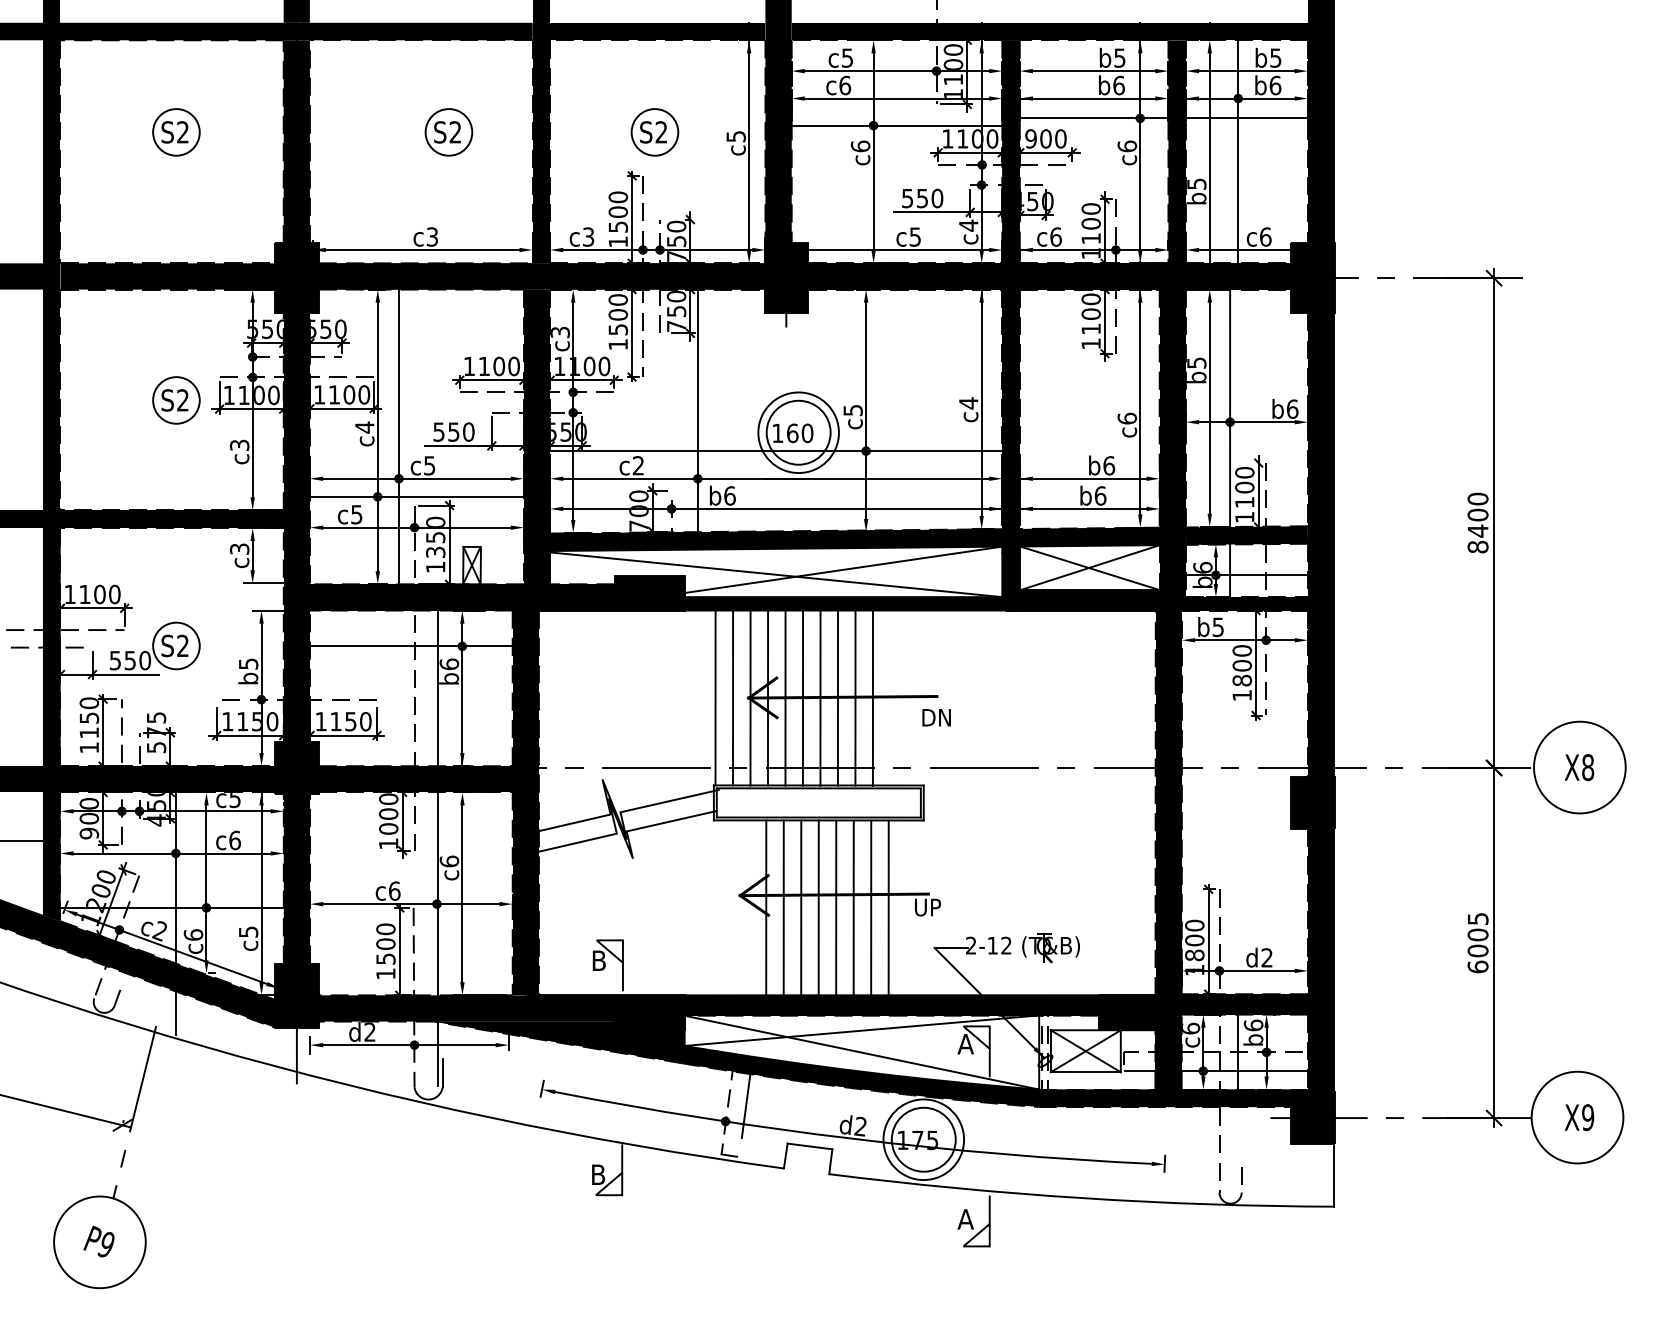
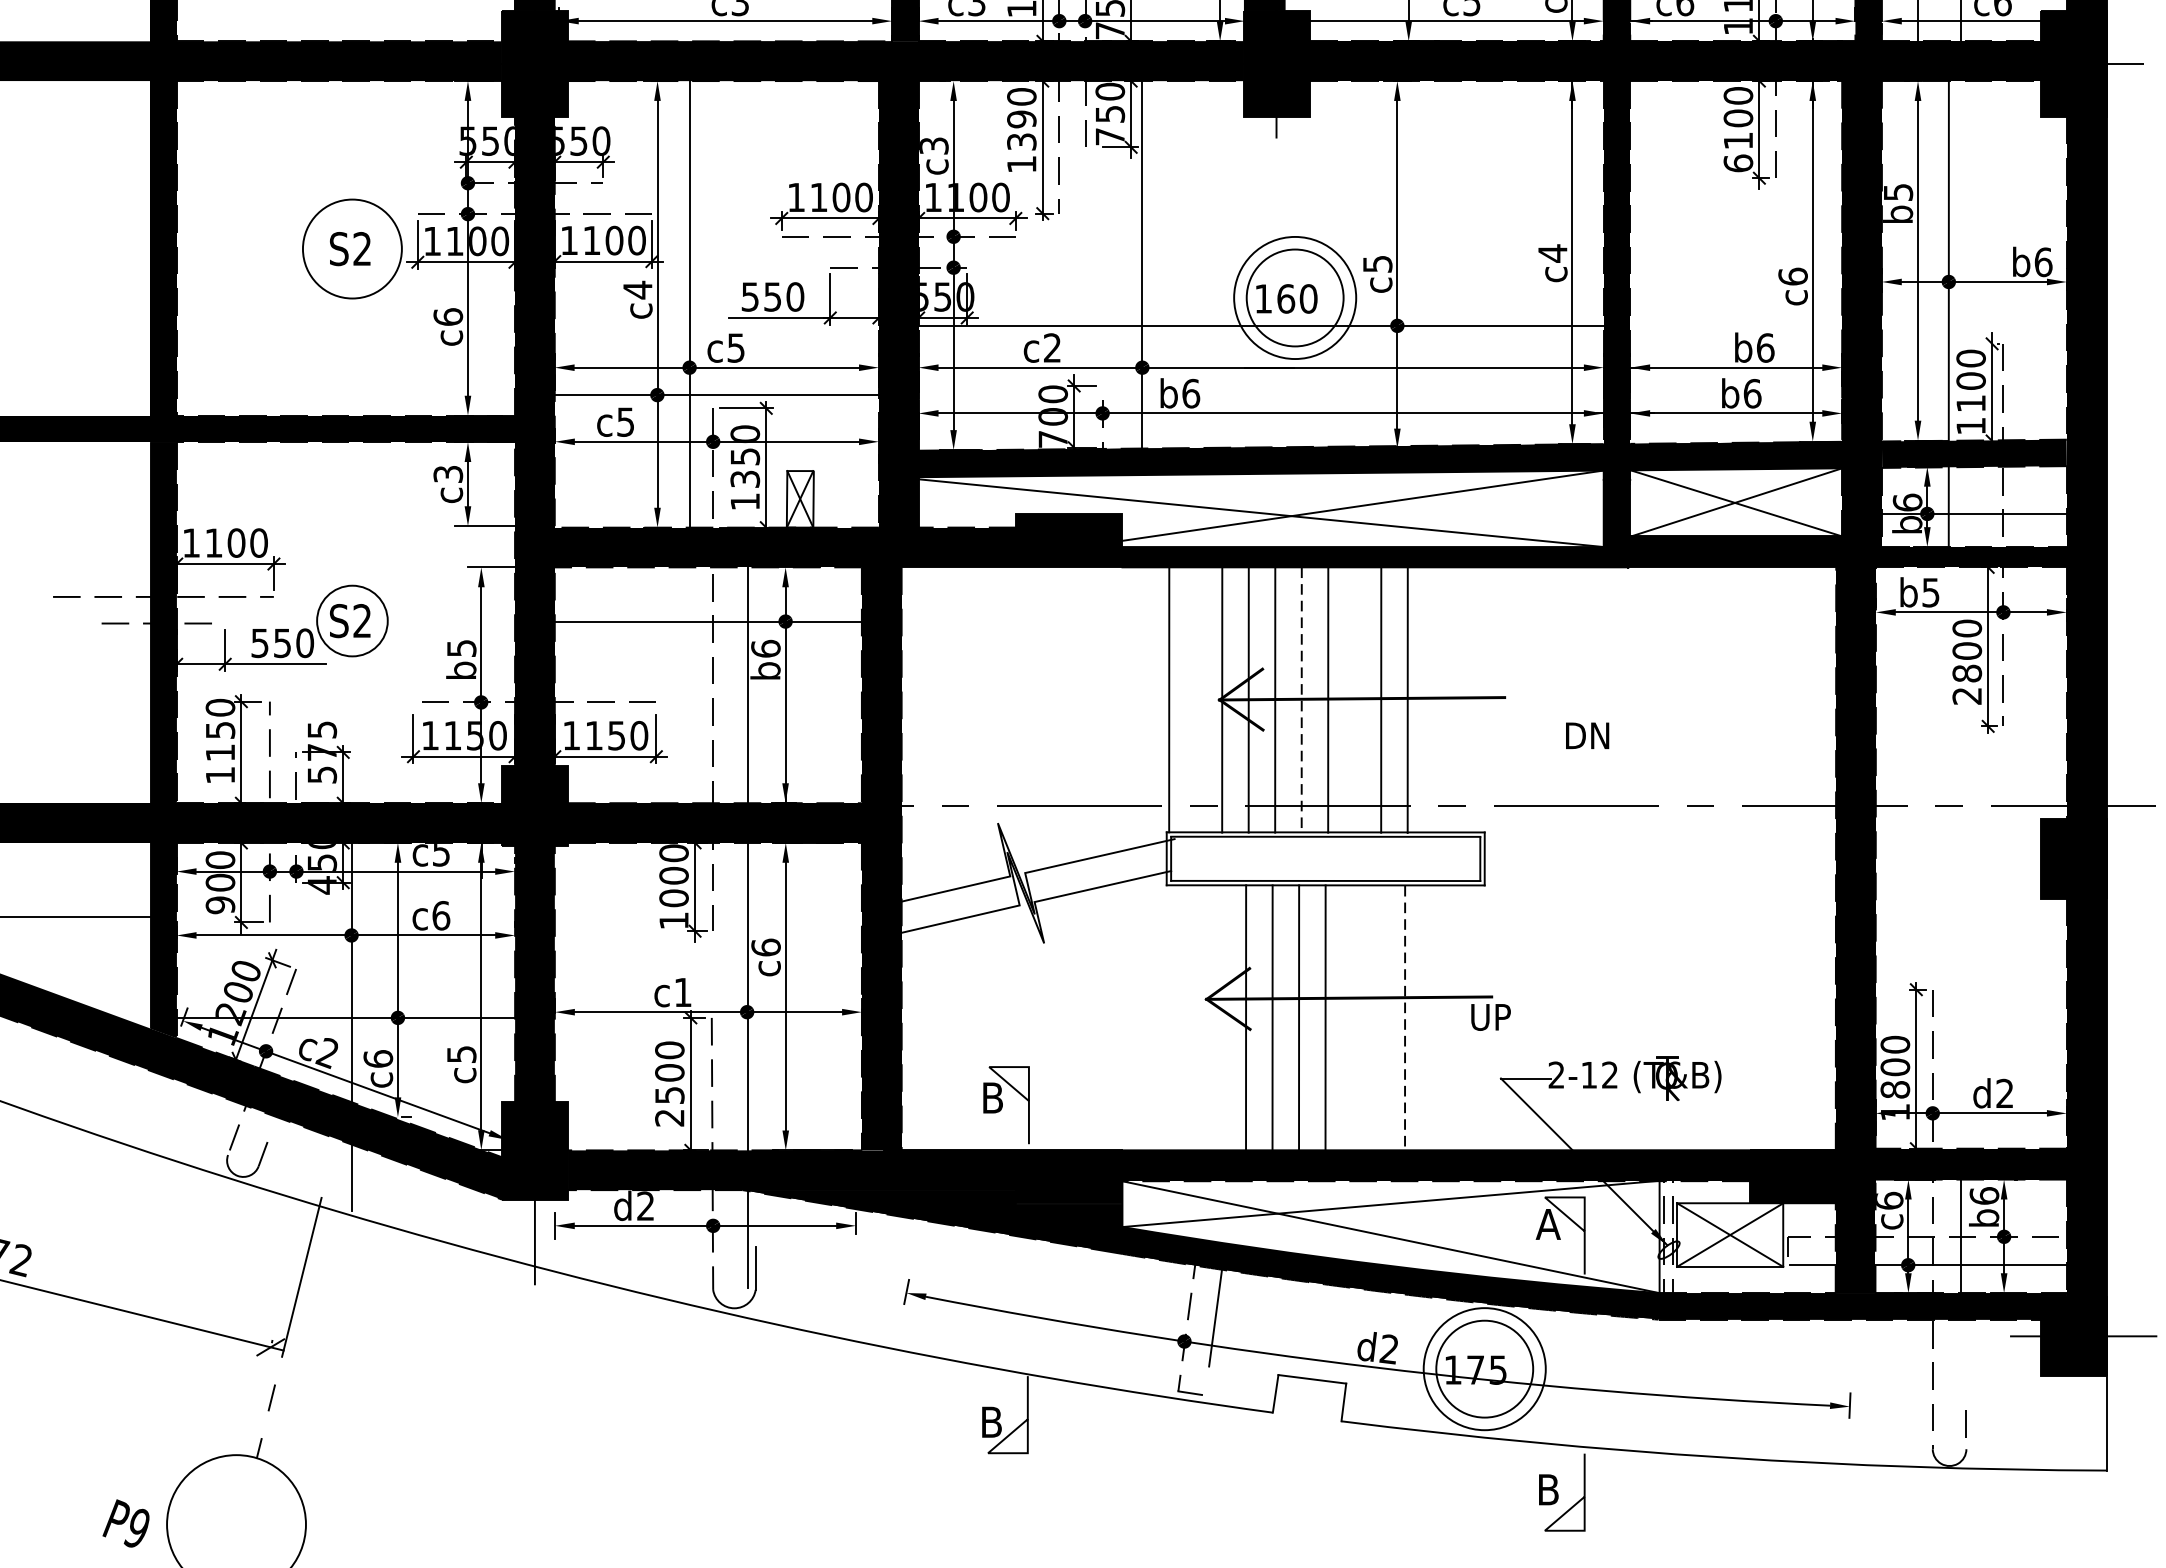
text: (617, 321) -> (1020, 129), 1500 -> 1390
text: (1090, 343) -> (1737, 162), 1100 -> 6100
circle: (176, 400) -> (352, 249), size x1.4
text: (239, 445) -> (447, 317), c3 -> c6
text: (1241, 695) -> (1966, 696), 1800 -> 2800
line: (733, 697) -> (1196, 699), removed
line: (837, 697) -> (1354, 699), removed
line: (803, 698) -> (1302, 700), solid -> dashed
text: (936, 717) -> (1587, 735), moved
text: (394, 890) -> (682, 991), c6 -> c1
line: (836, 907) -> (1352, 1017), removed
line: (853, 907) -> (1378, 1017), removed
line: (888, 907) -> (1431, 1017), removed
line: (871, 908) -> (1405, 1018), solid -> dashed
text: (385, 973) -> (669, 1117), 1500 -> 2500
text: (965, 1219) -> (1547, 1489), A -> B
text: (98, 1241) -> (125, 1523), moved

